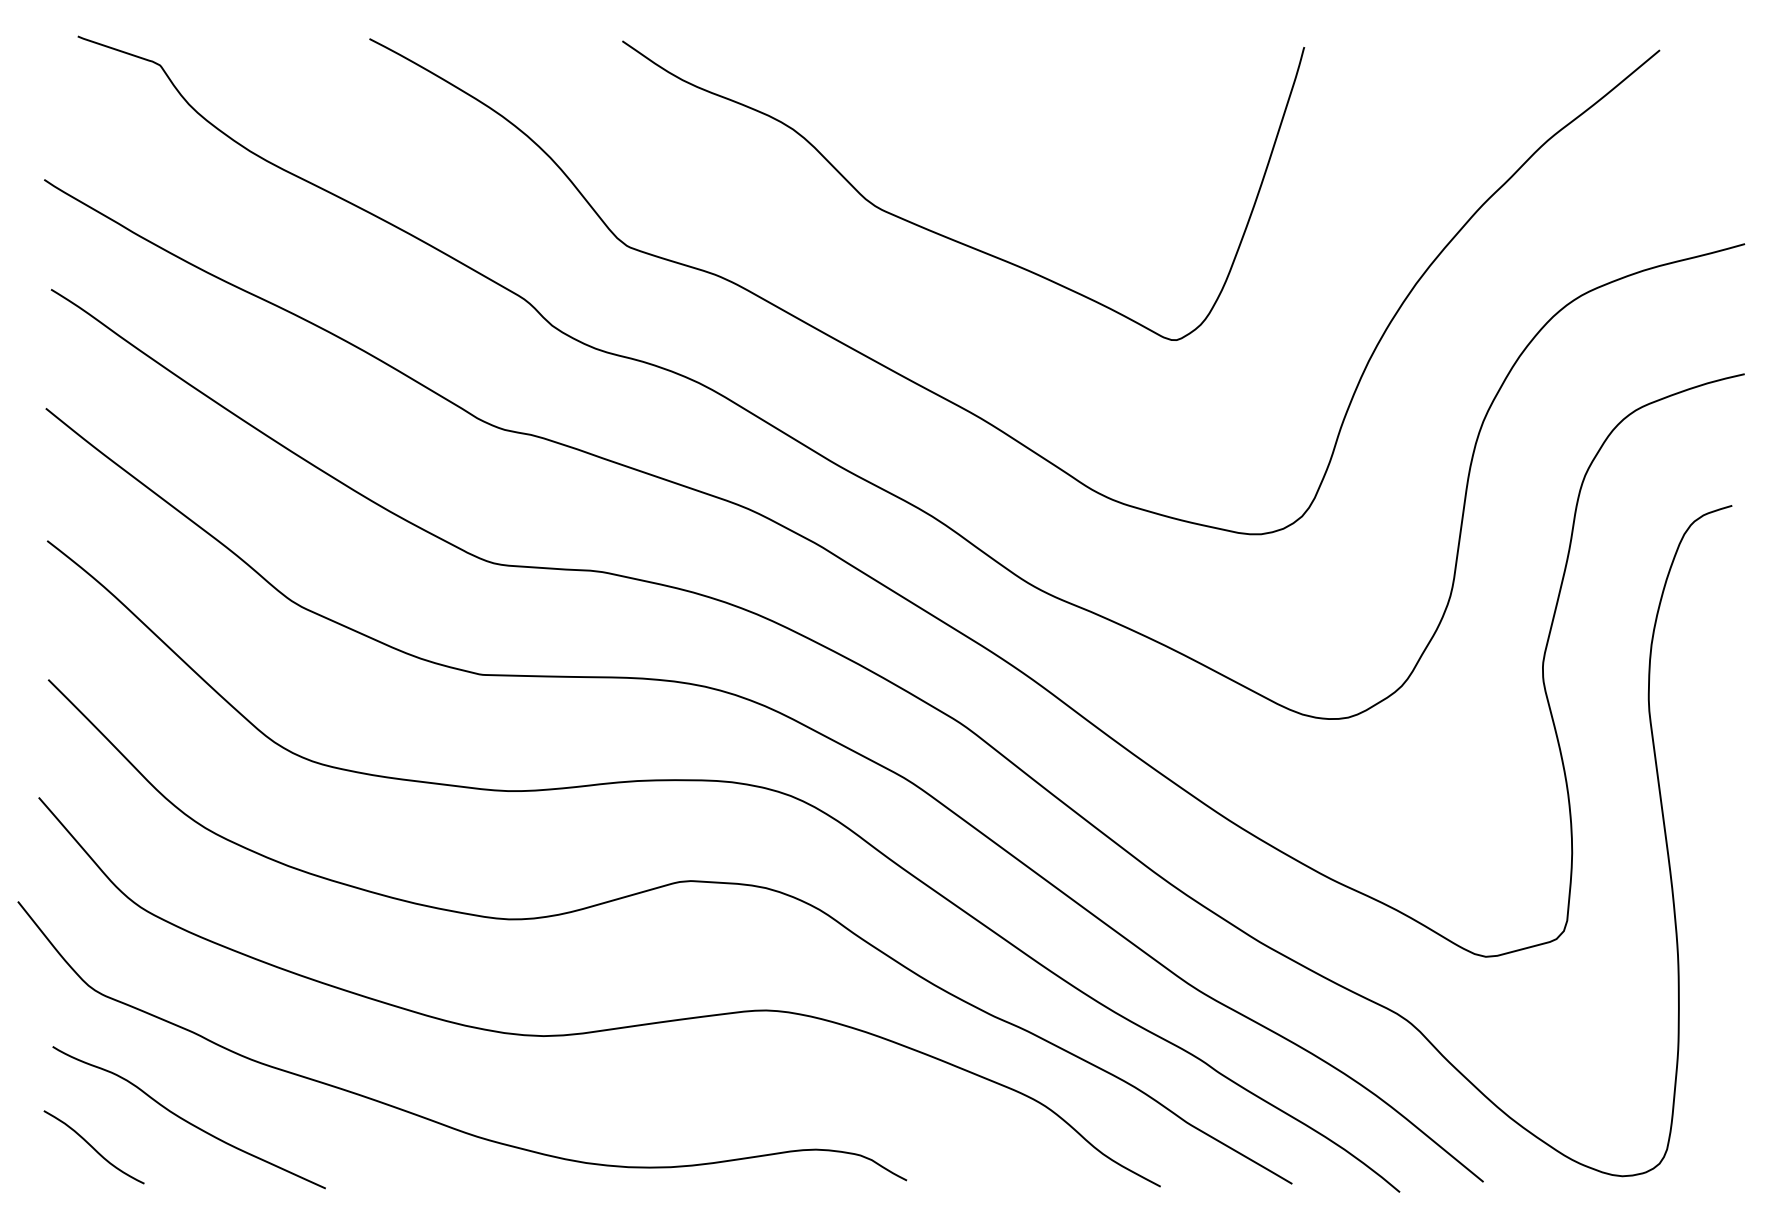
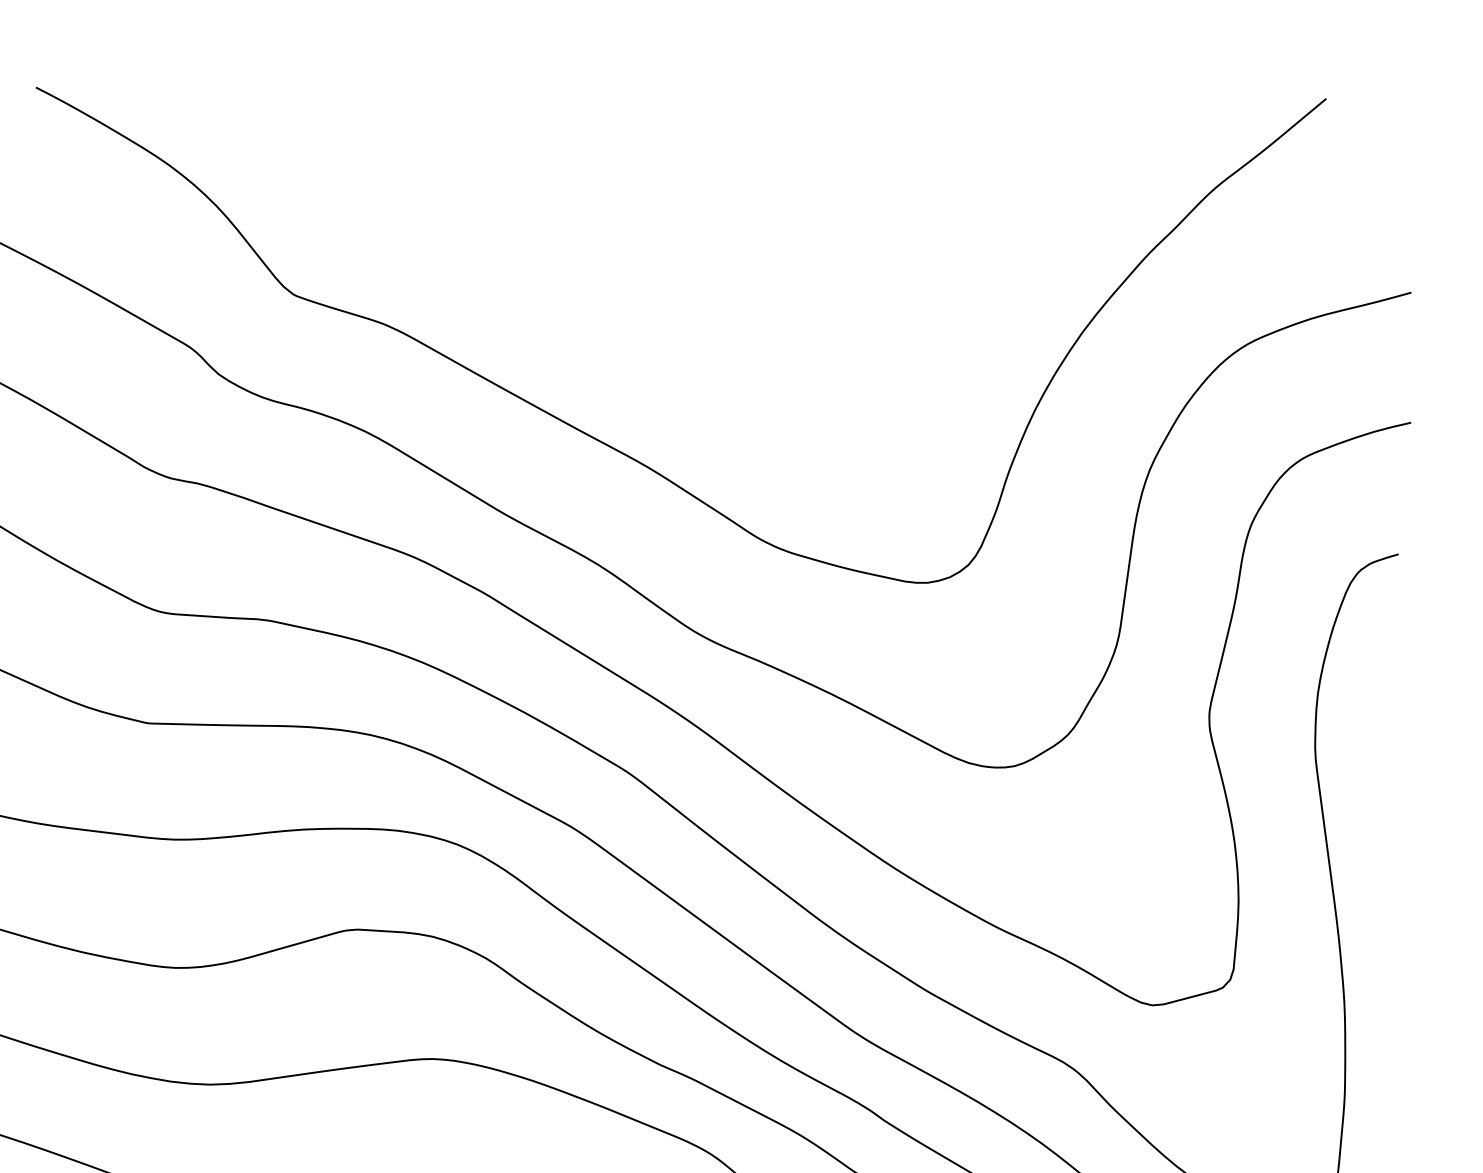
curve: (947, 236) -> (613, 285), removed

